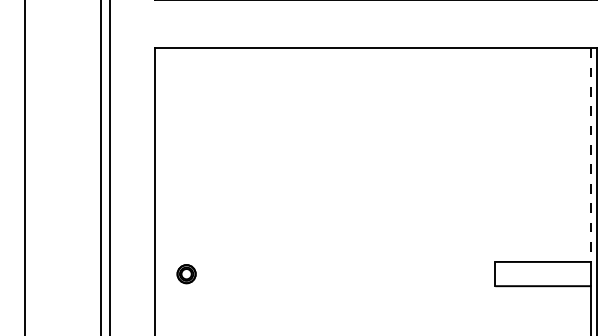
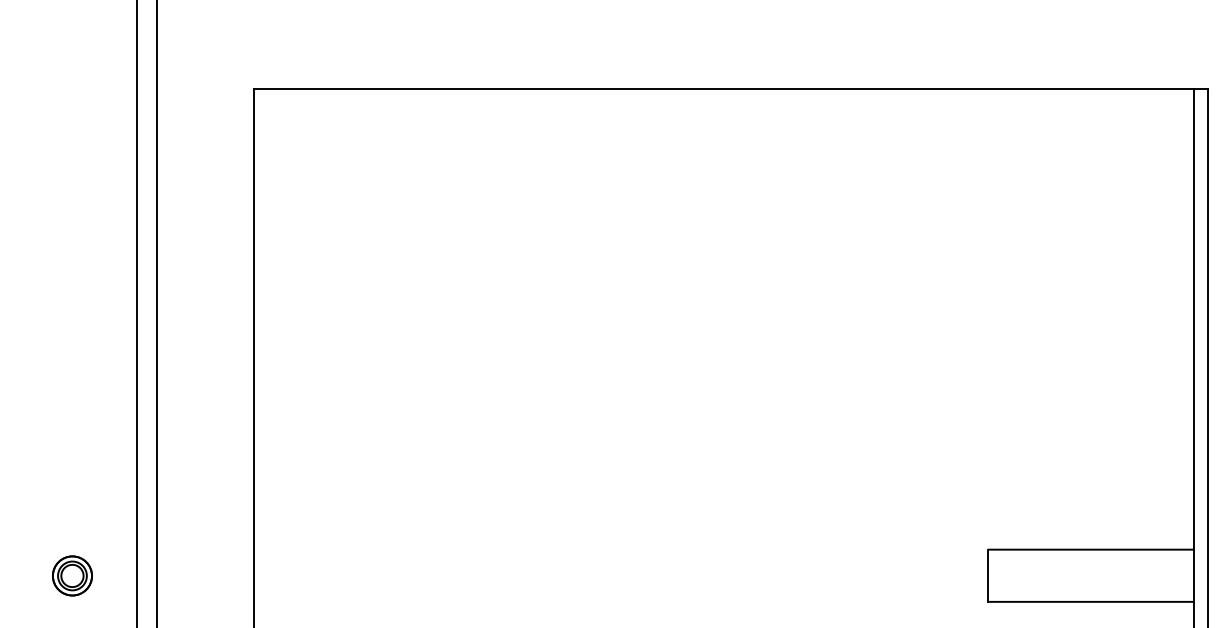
line: (591, 155) -> (1195, 320), dashed -> solid
part: (186, 274) -> (72, 576), moved

